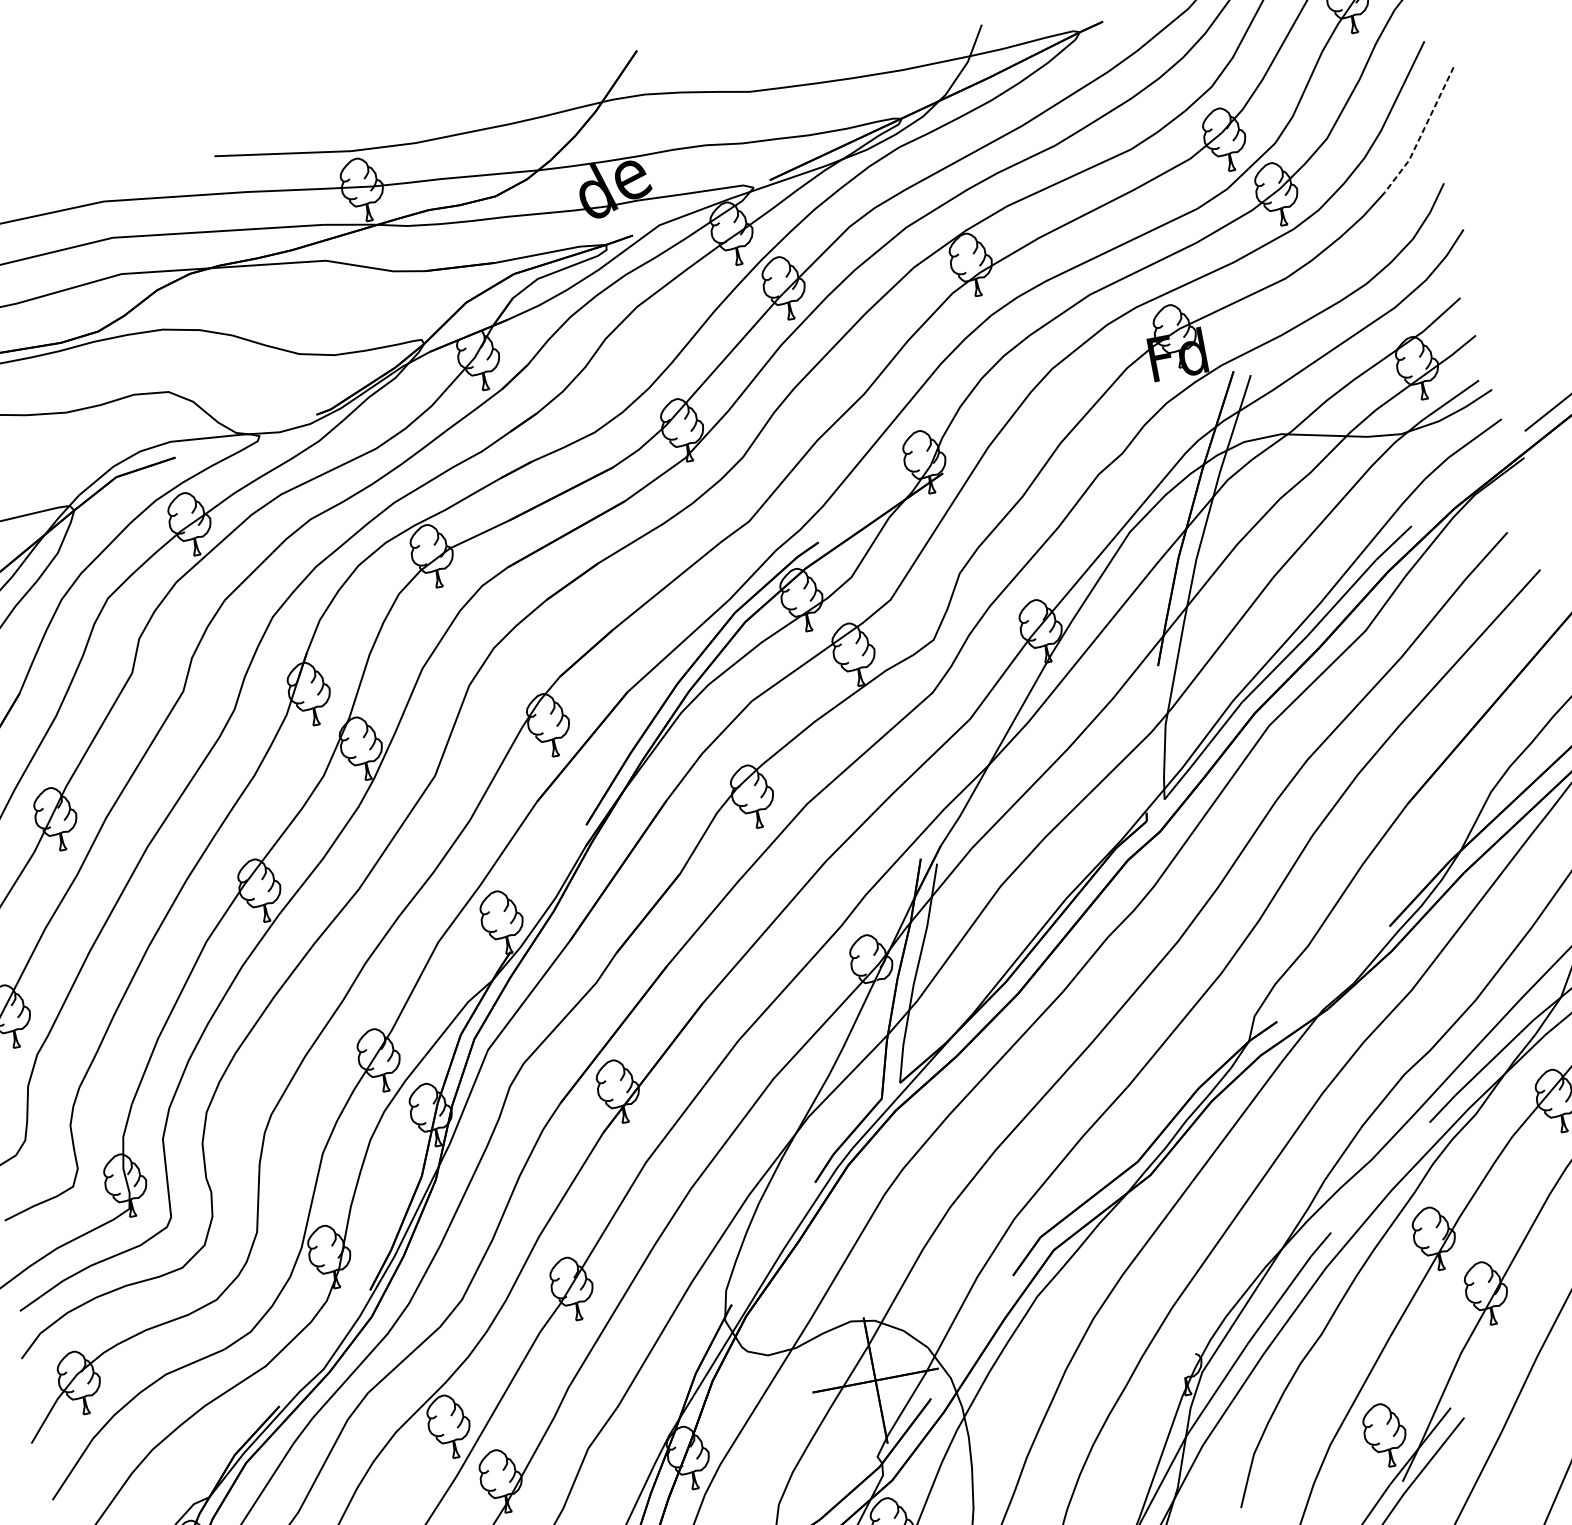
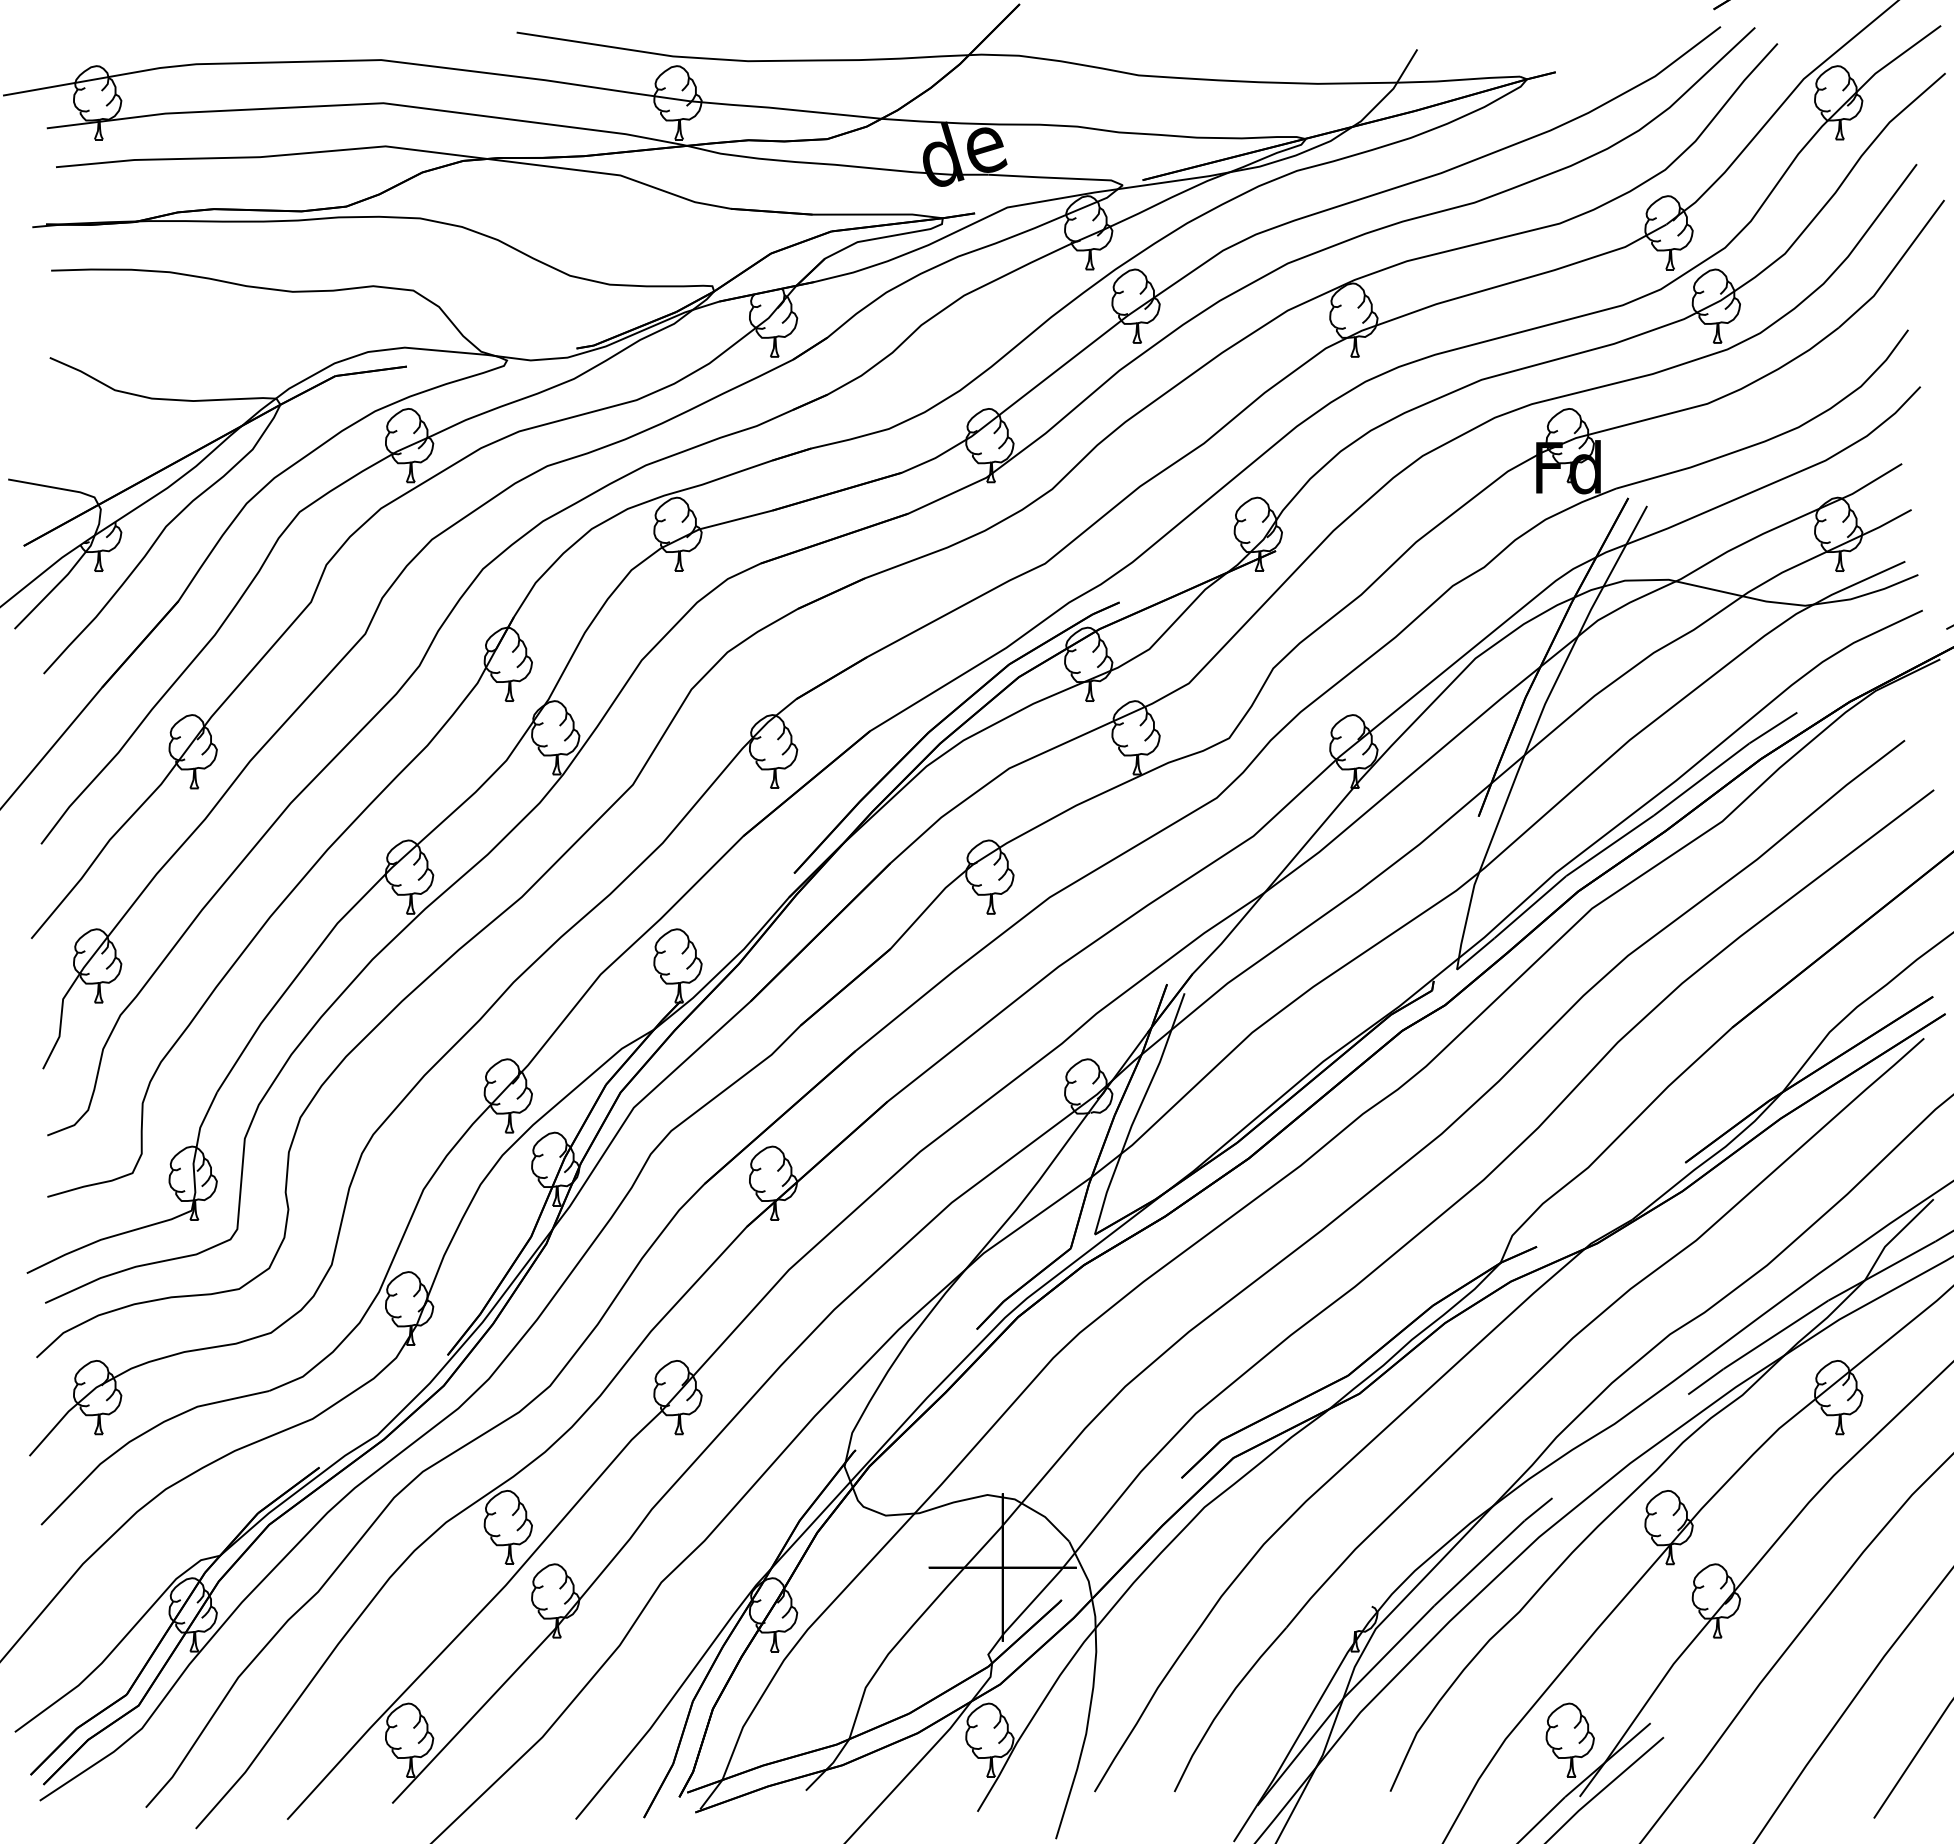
line: (1422, 132) -> (1894, 267), dashed -> solid

